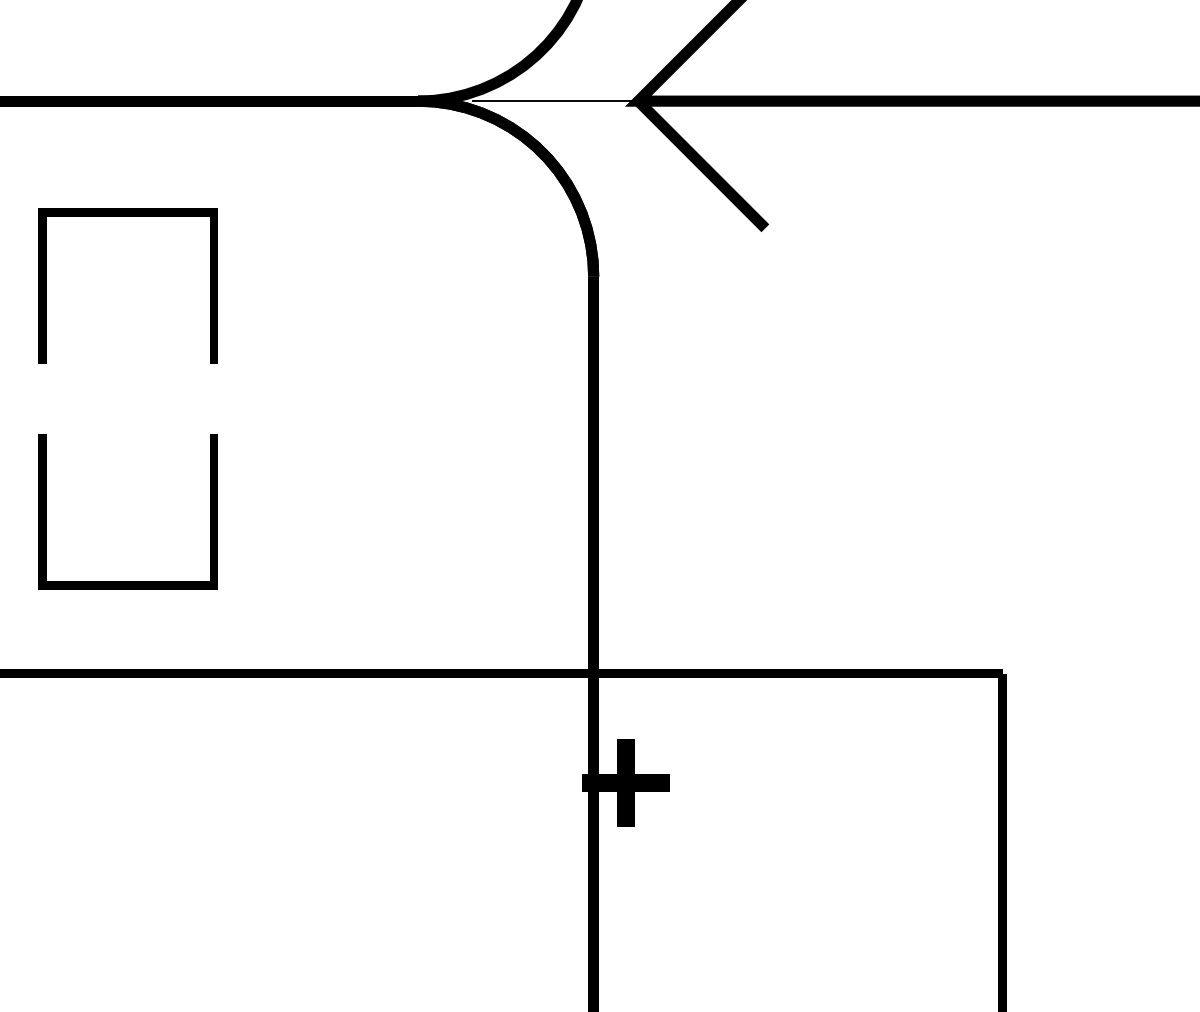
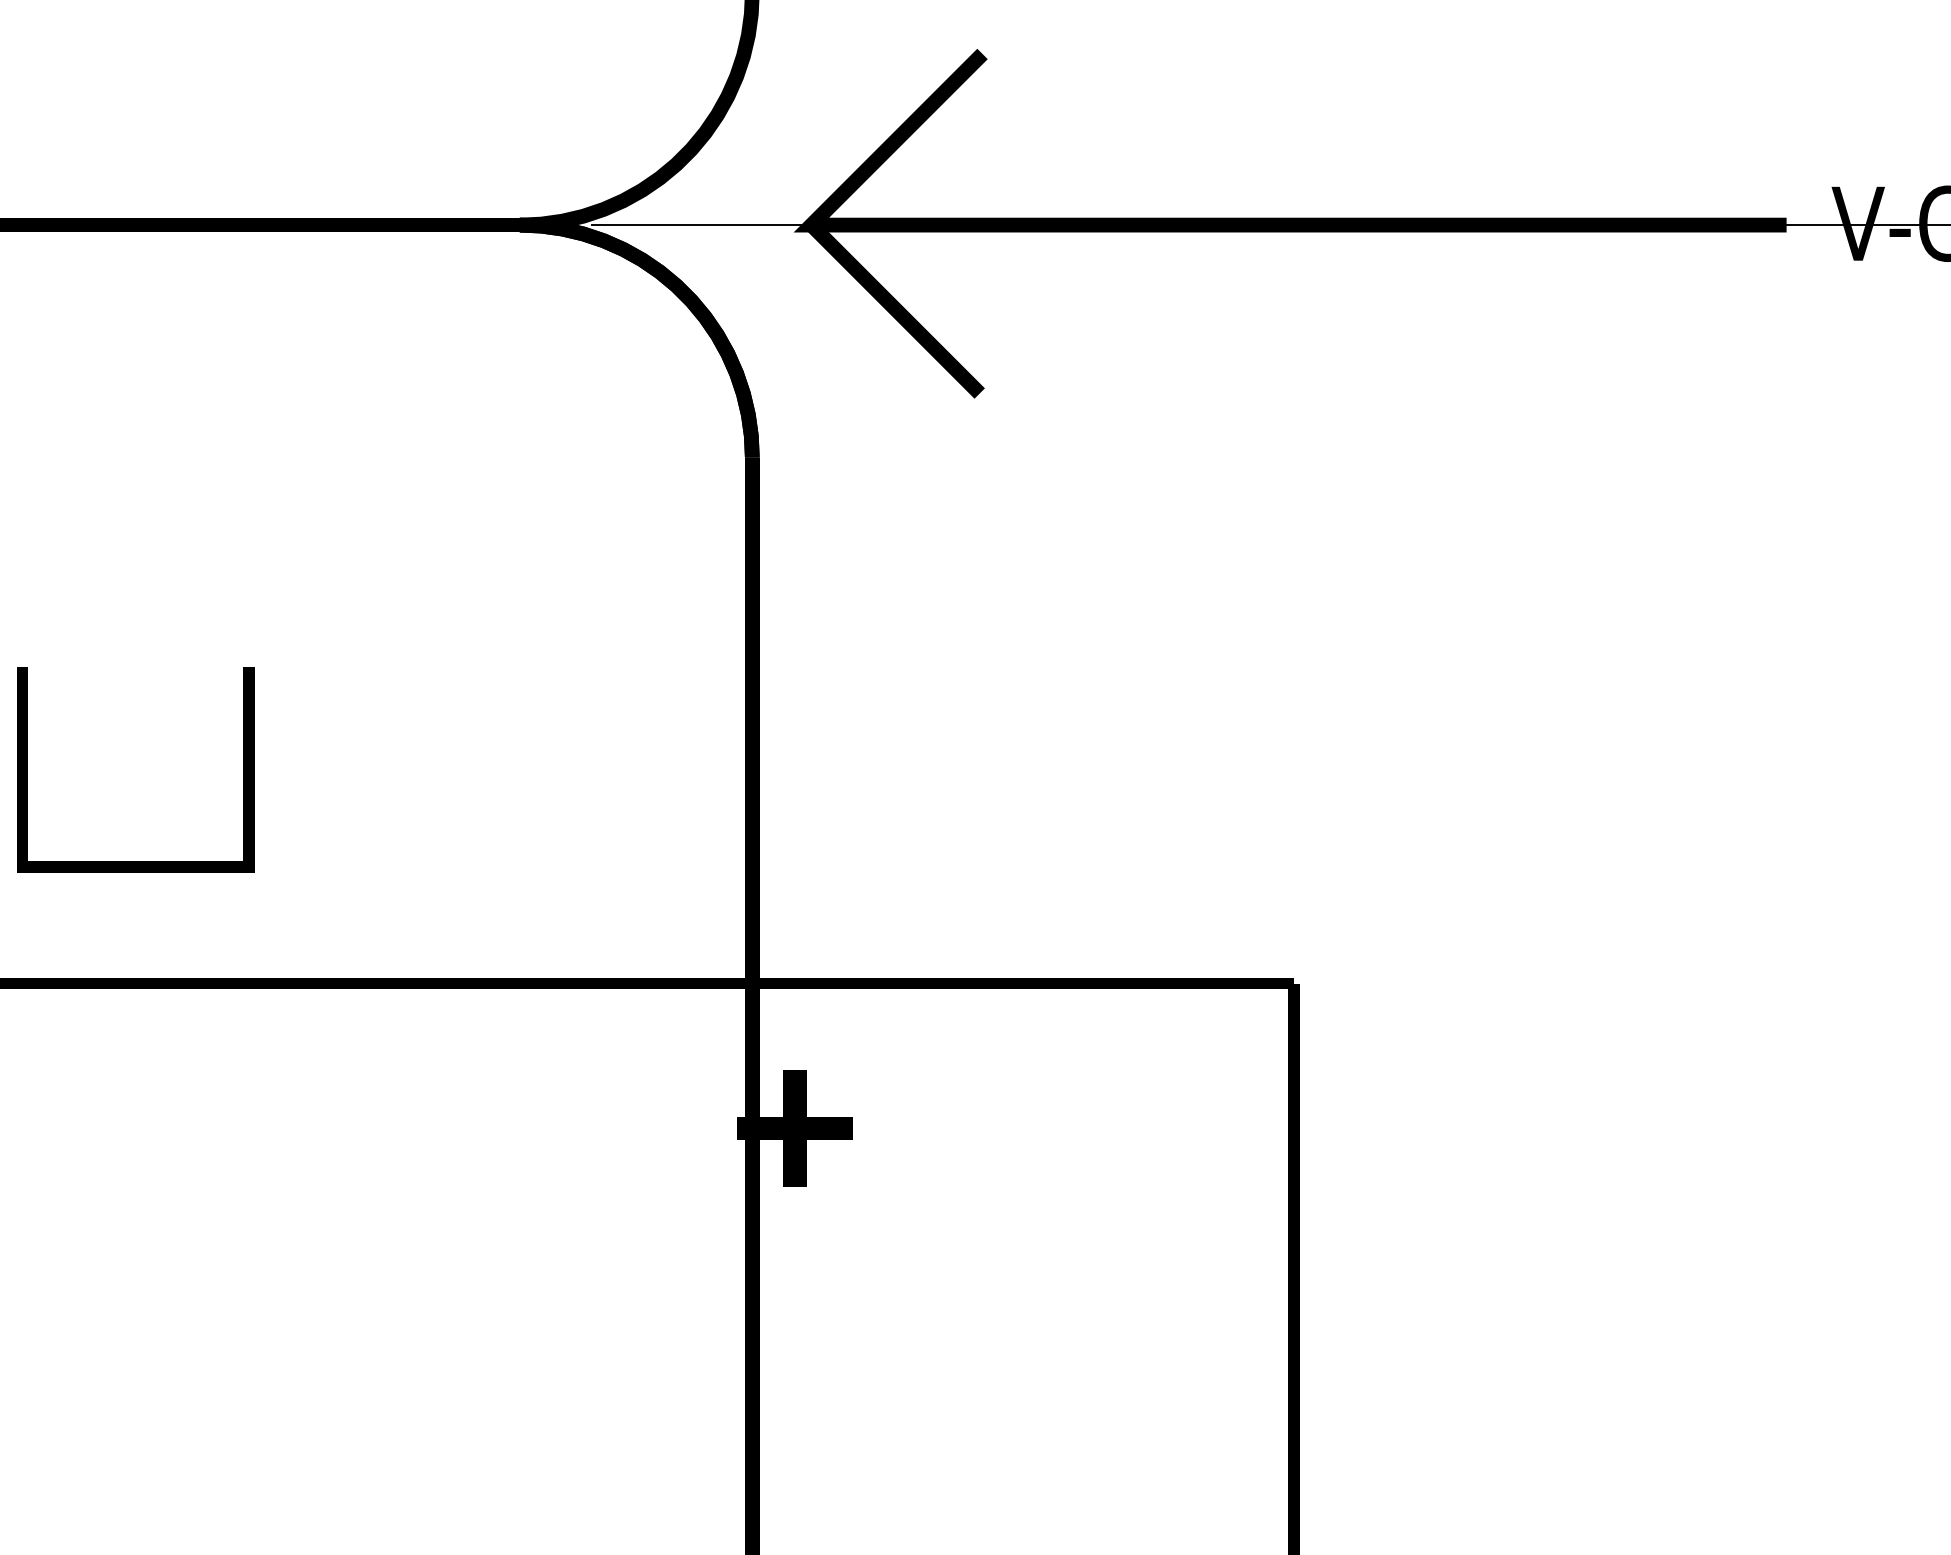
line: (128, 216) -> (135, 378), removed

